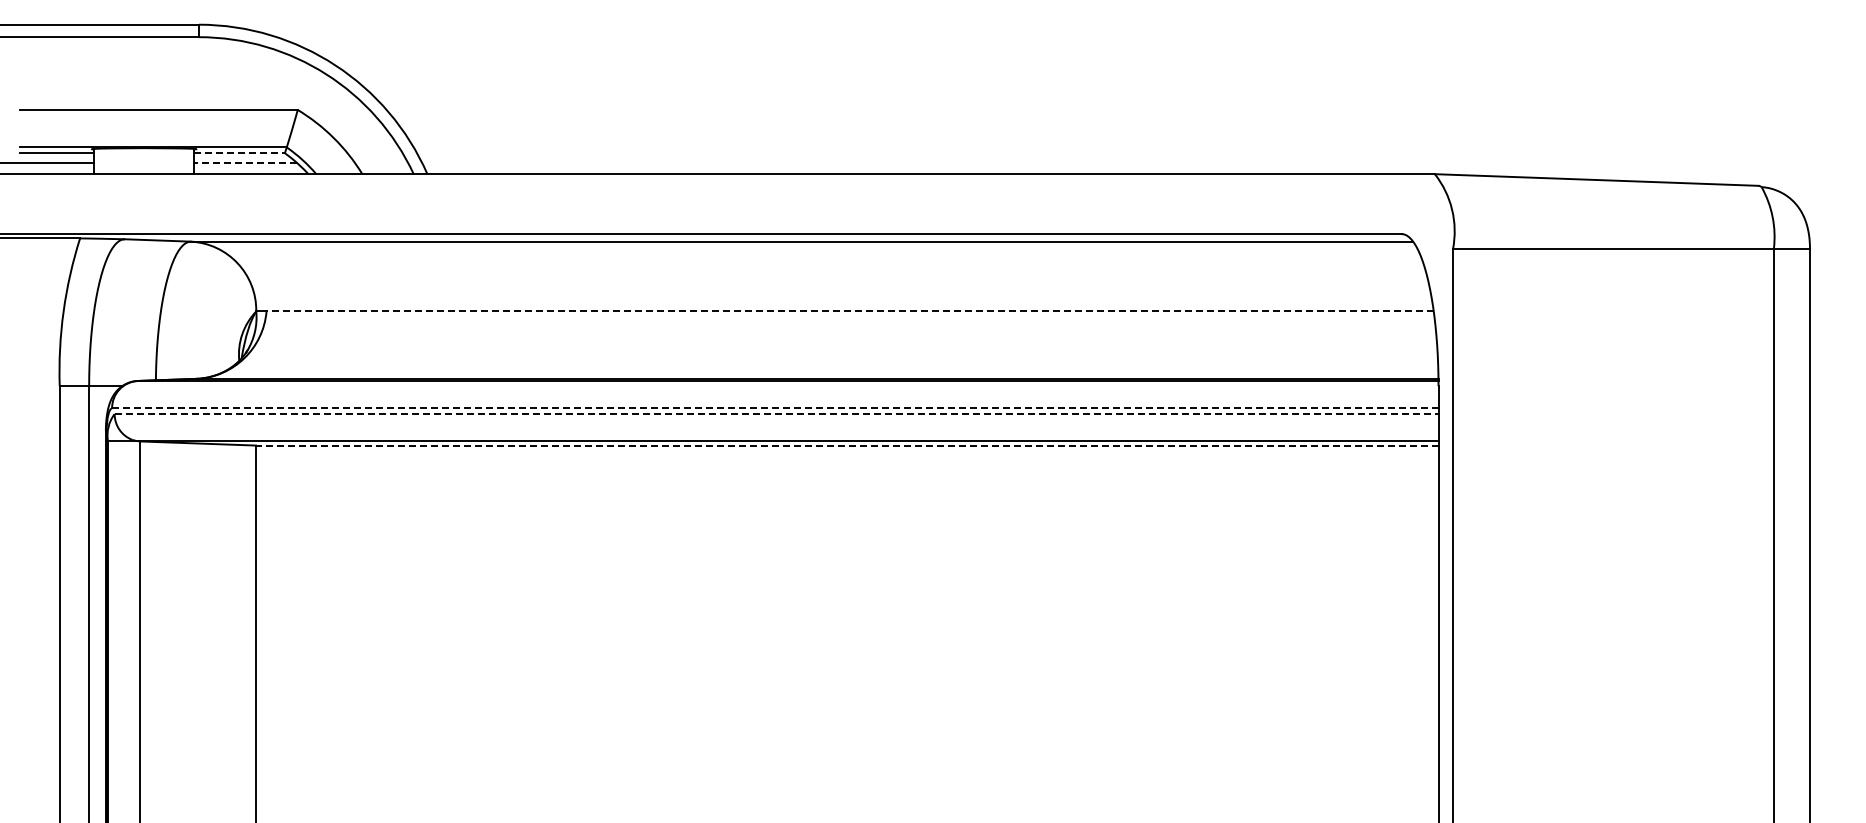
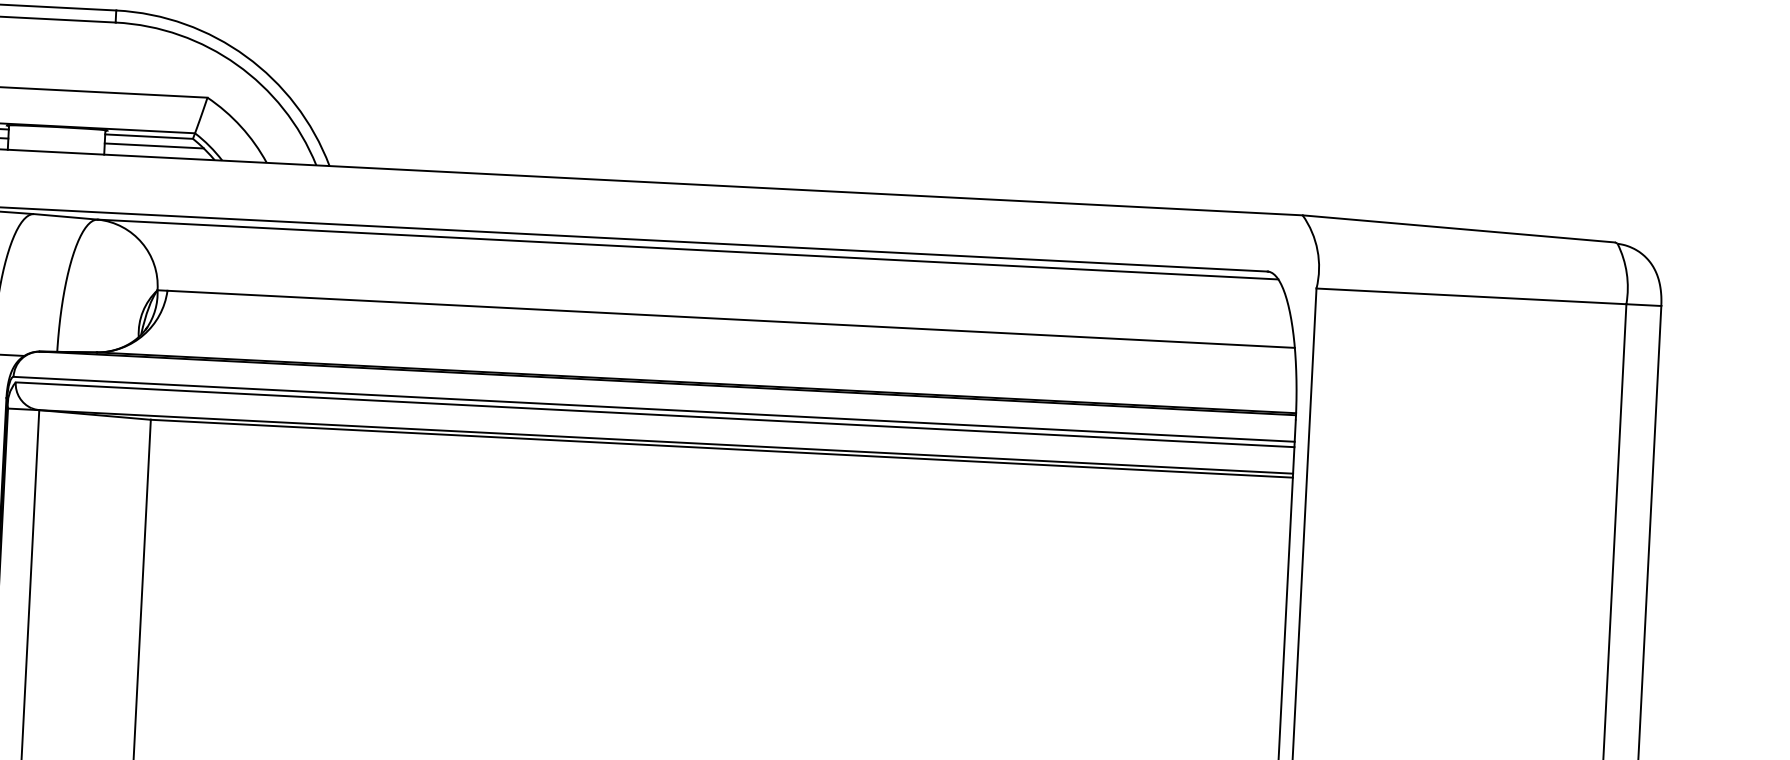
line: (240, 153) -> (150, 136), dashed -> solid
line: (244, 162) -> (153, 145), dashed -> solid
line: (850, 311) -> (731, 319), dashed -> solid
line: (774, 408) -> (653, 409), dashed -> solid
line: (776, 414) -> (654, 415), dashed -> solid
line: (846, 445) -> (721, 448), dashed -> solid

